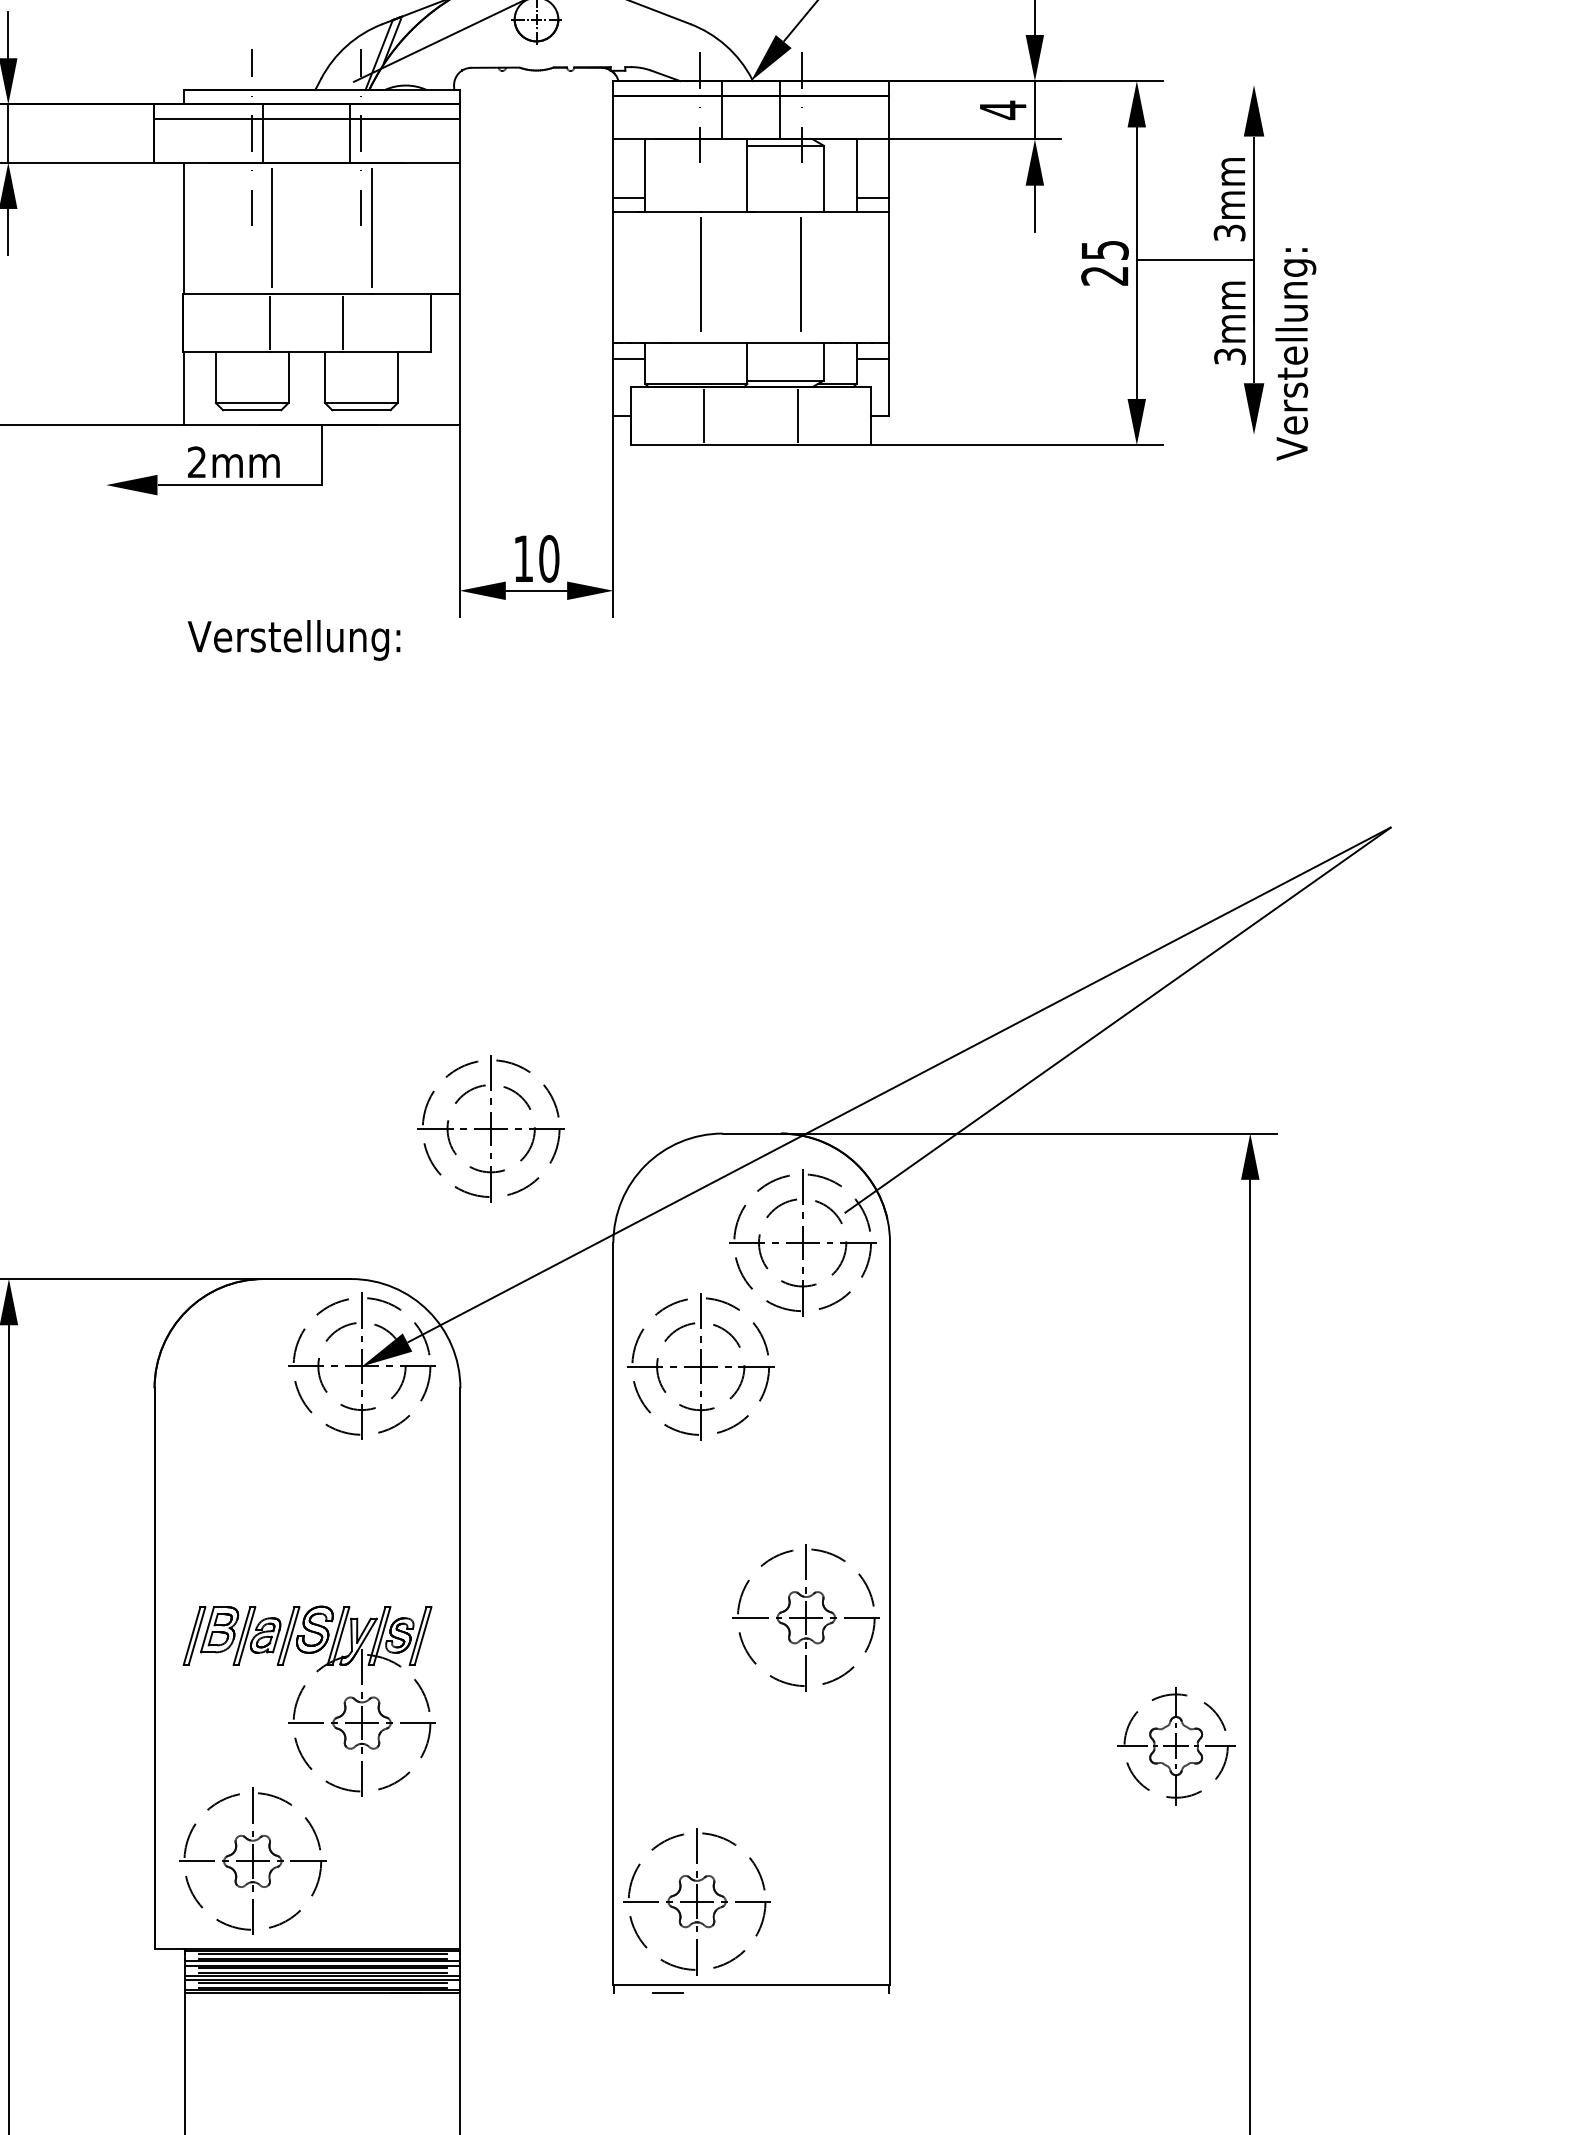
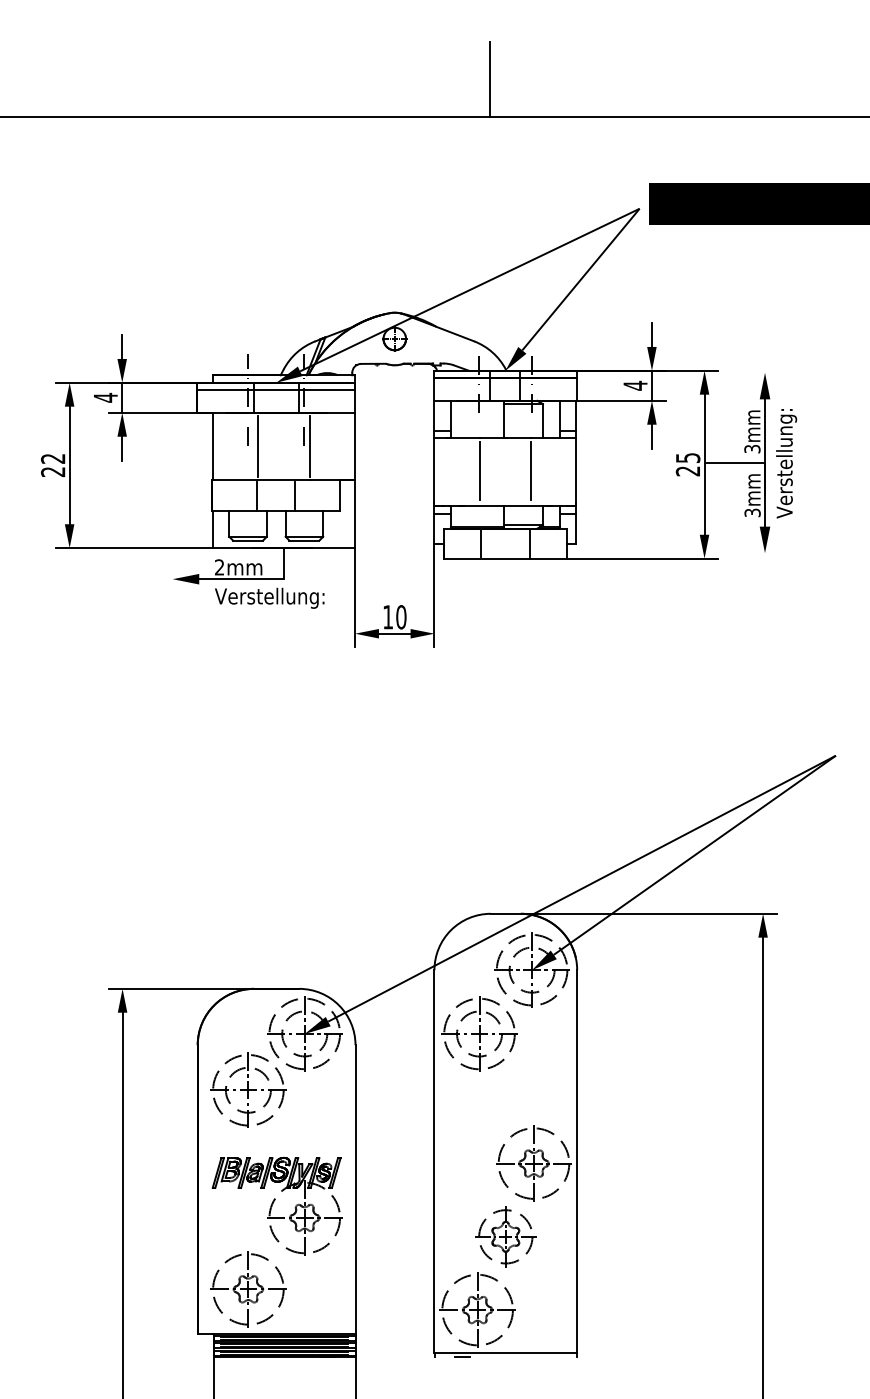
fill: (332, 88) -> (289, 374), added
text: (1295, 353) -> (786, 463), moved
text: (293, 638) -> (269, 597), moved
part: (491, 1127) -> (248, 1089), moved
fill: (826, 1224) -> (544, 960), added
part: (1175, 1745) -> (505, 1236), moved

